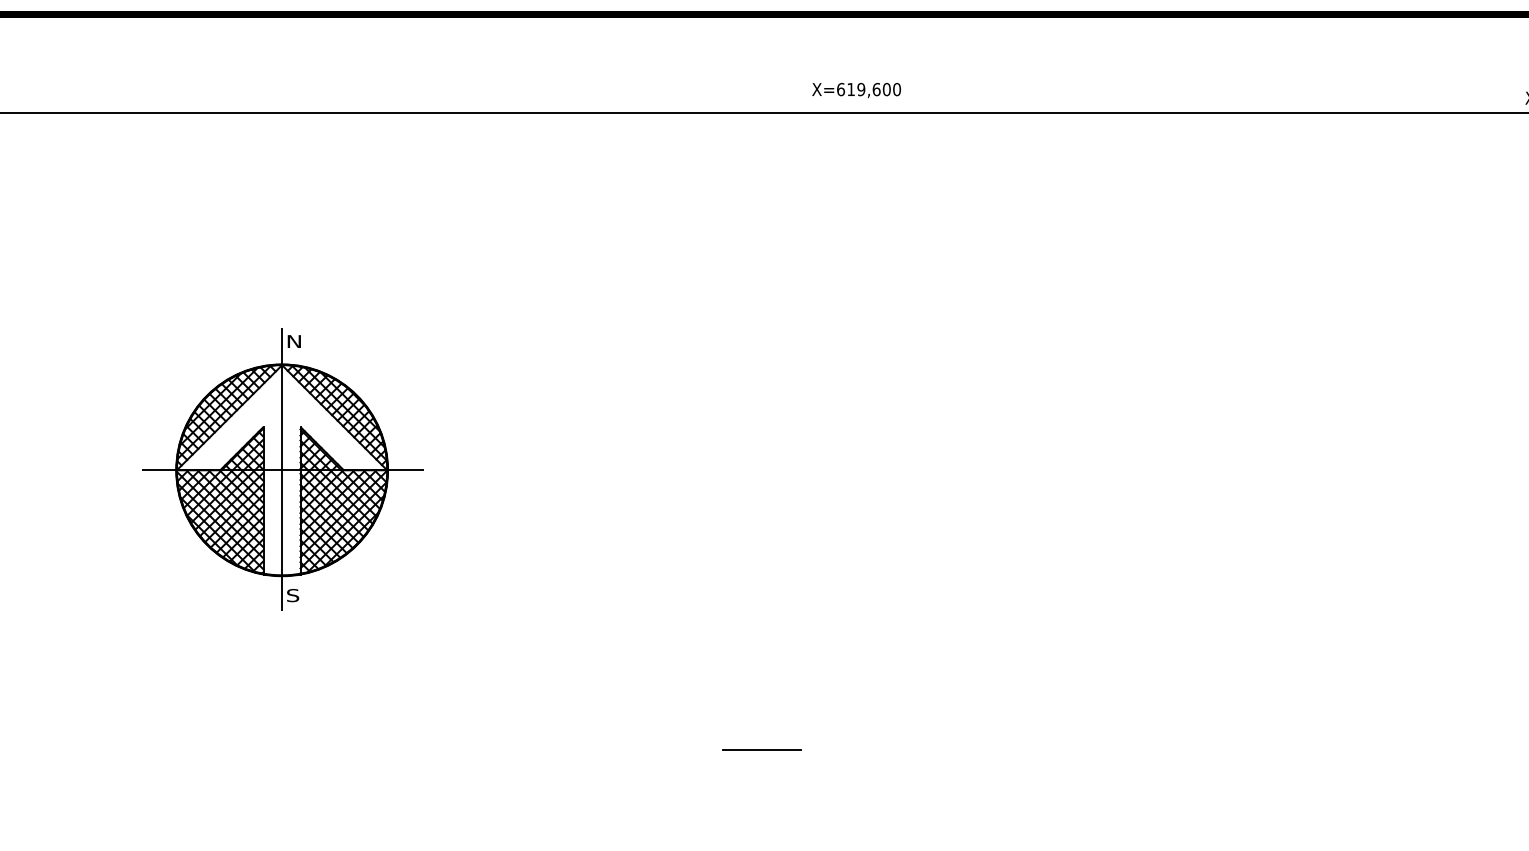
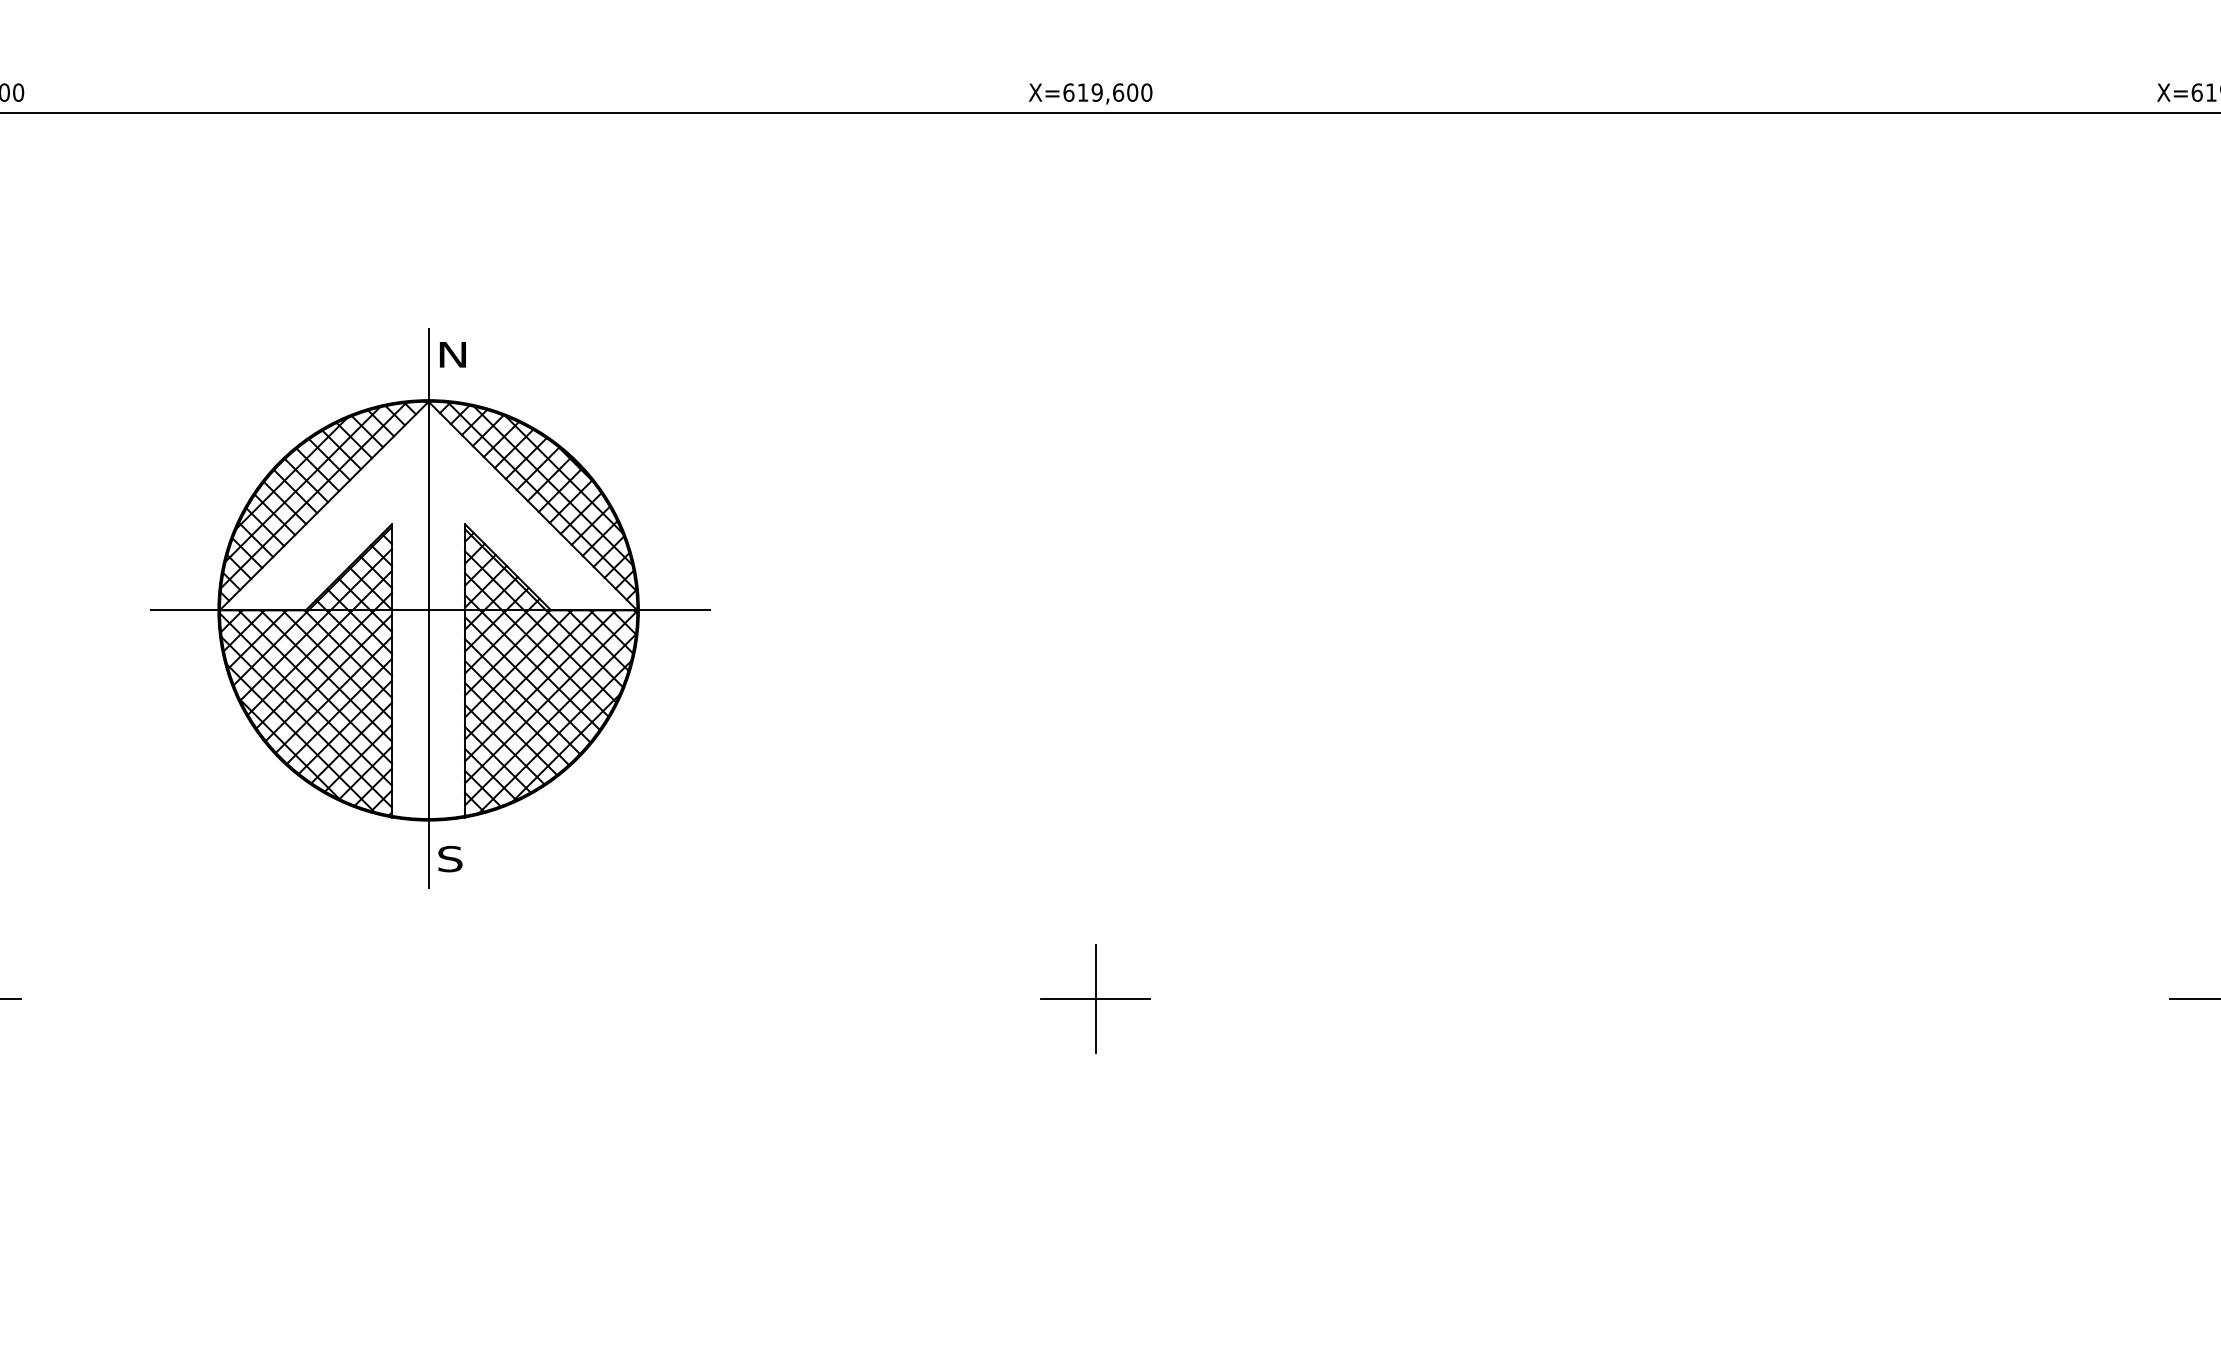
text: (856, 90) -> (1090, 93), moved
part: (283, 469) -> (430, 608), size x1.43
line: (761, 749) -> (1095, 998), added

